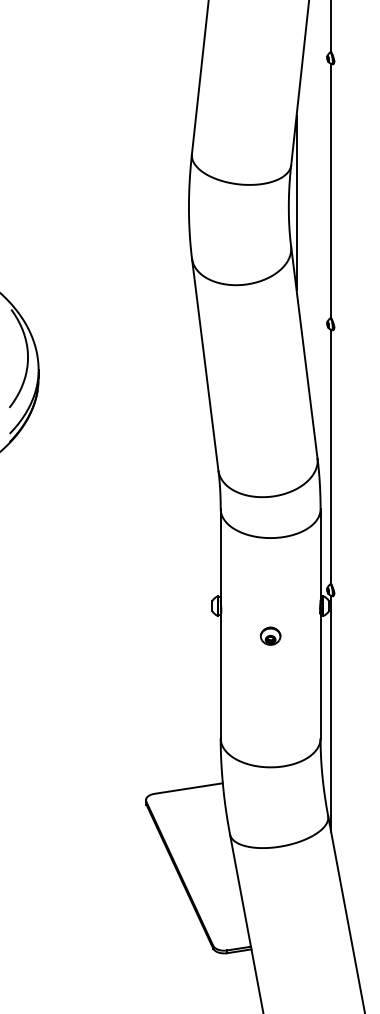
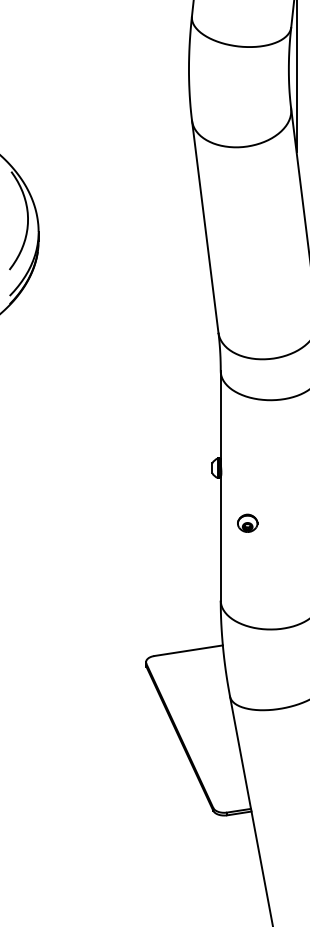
part: (270, 635) -> (247, 522), moved

